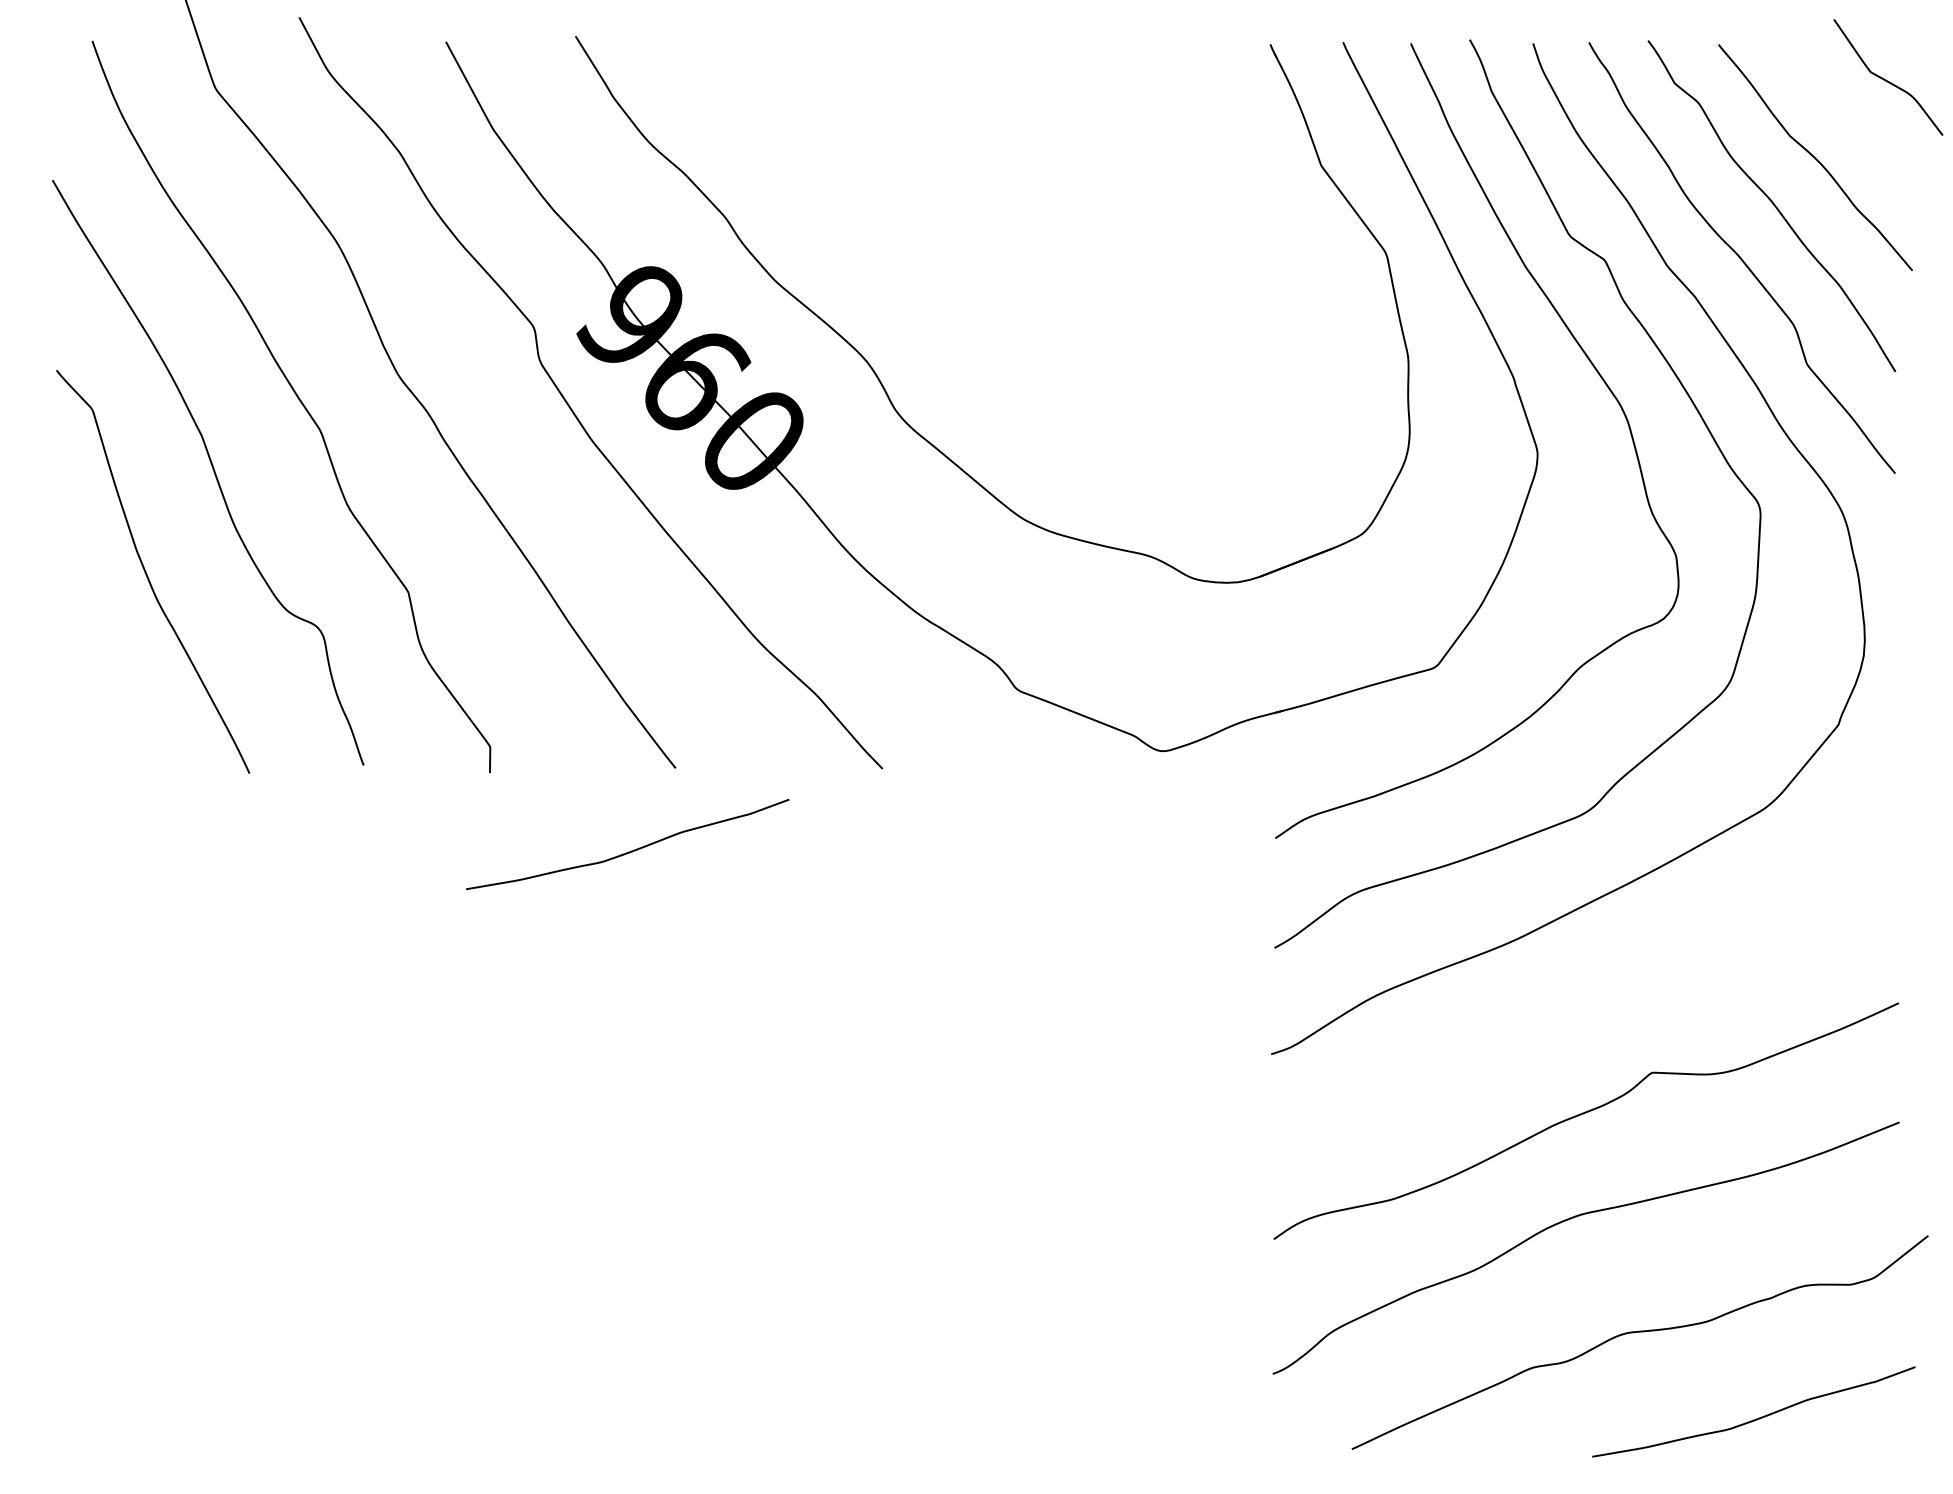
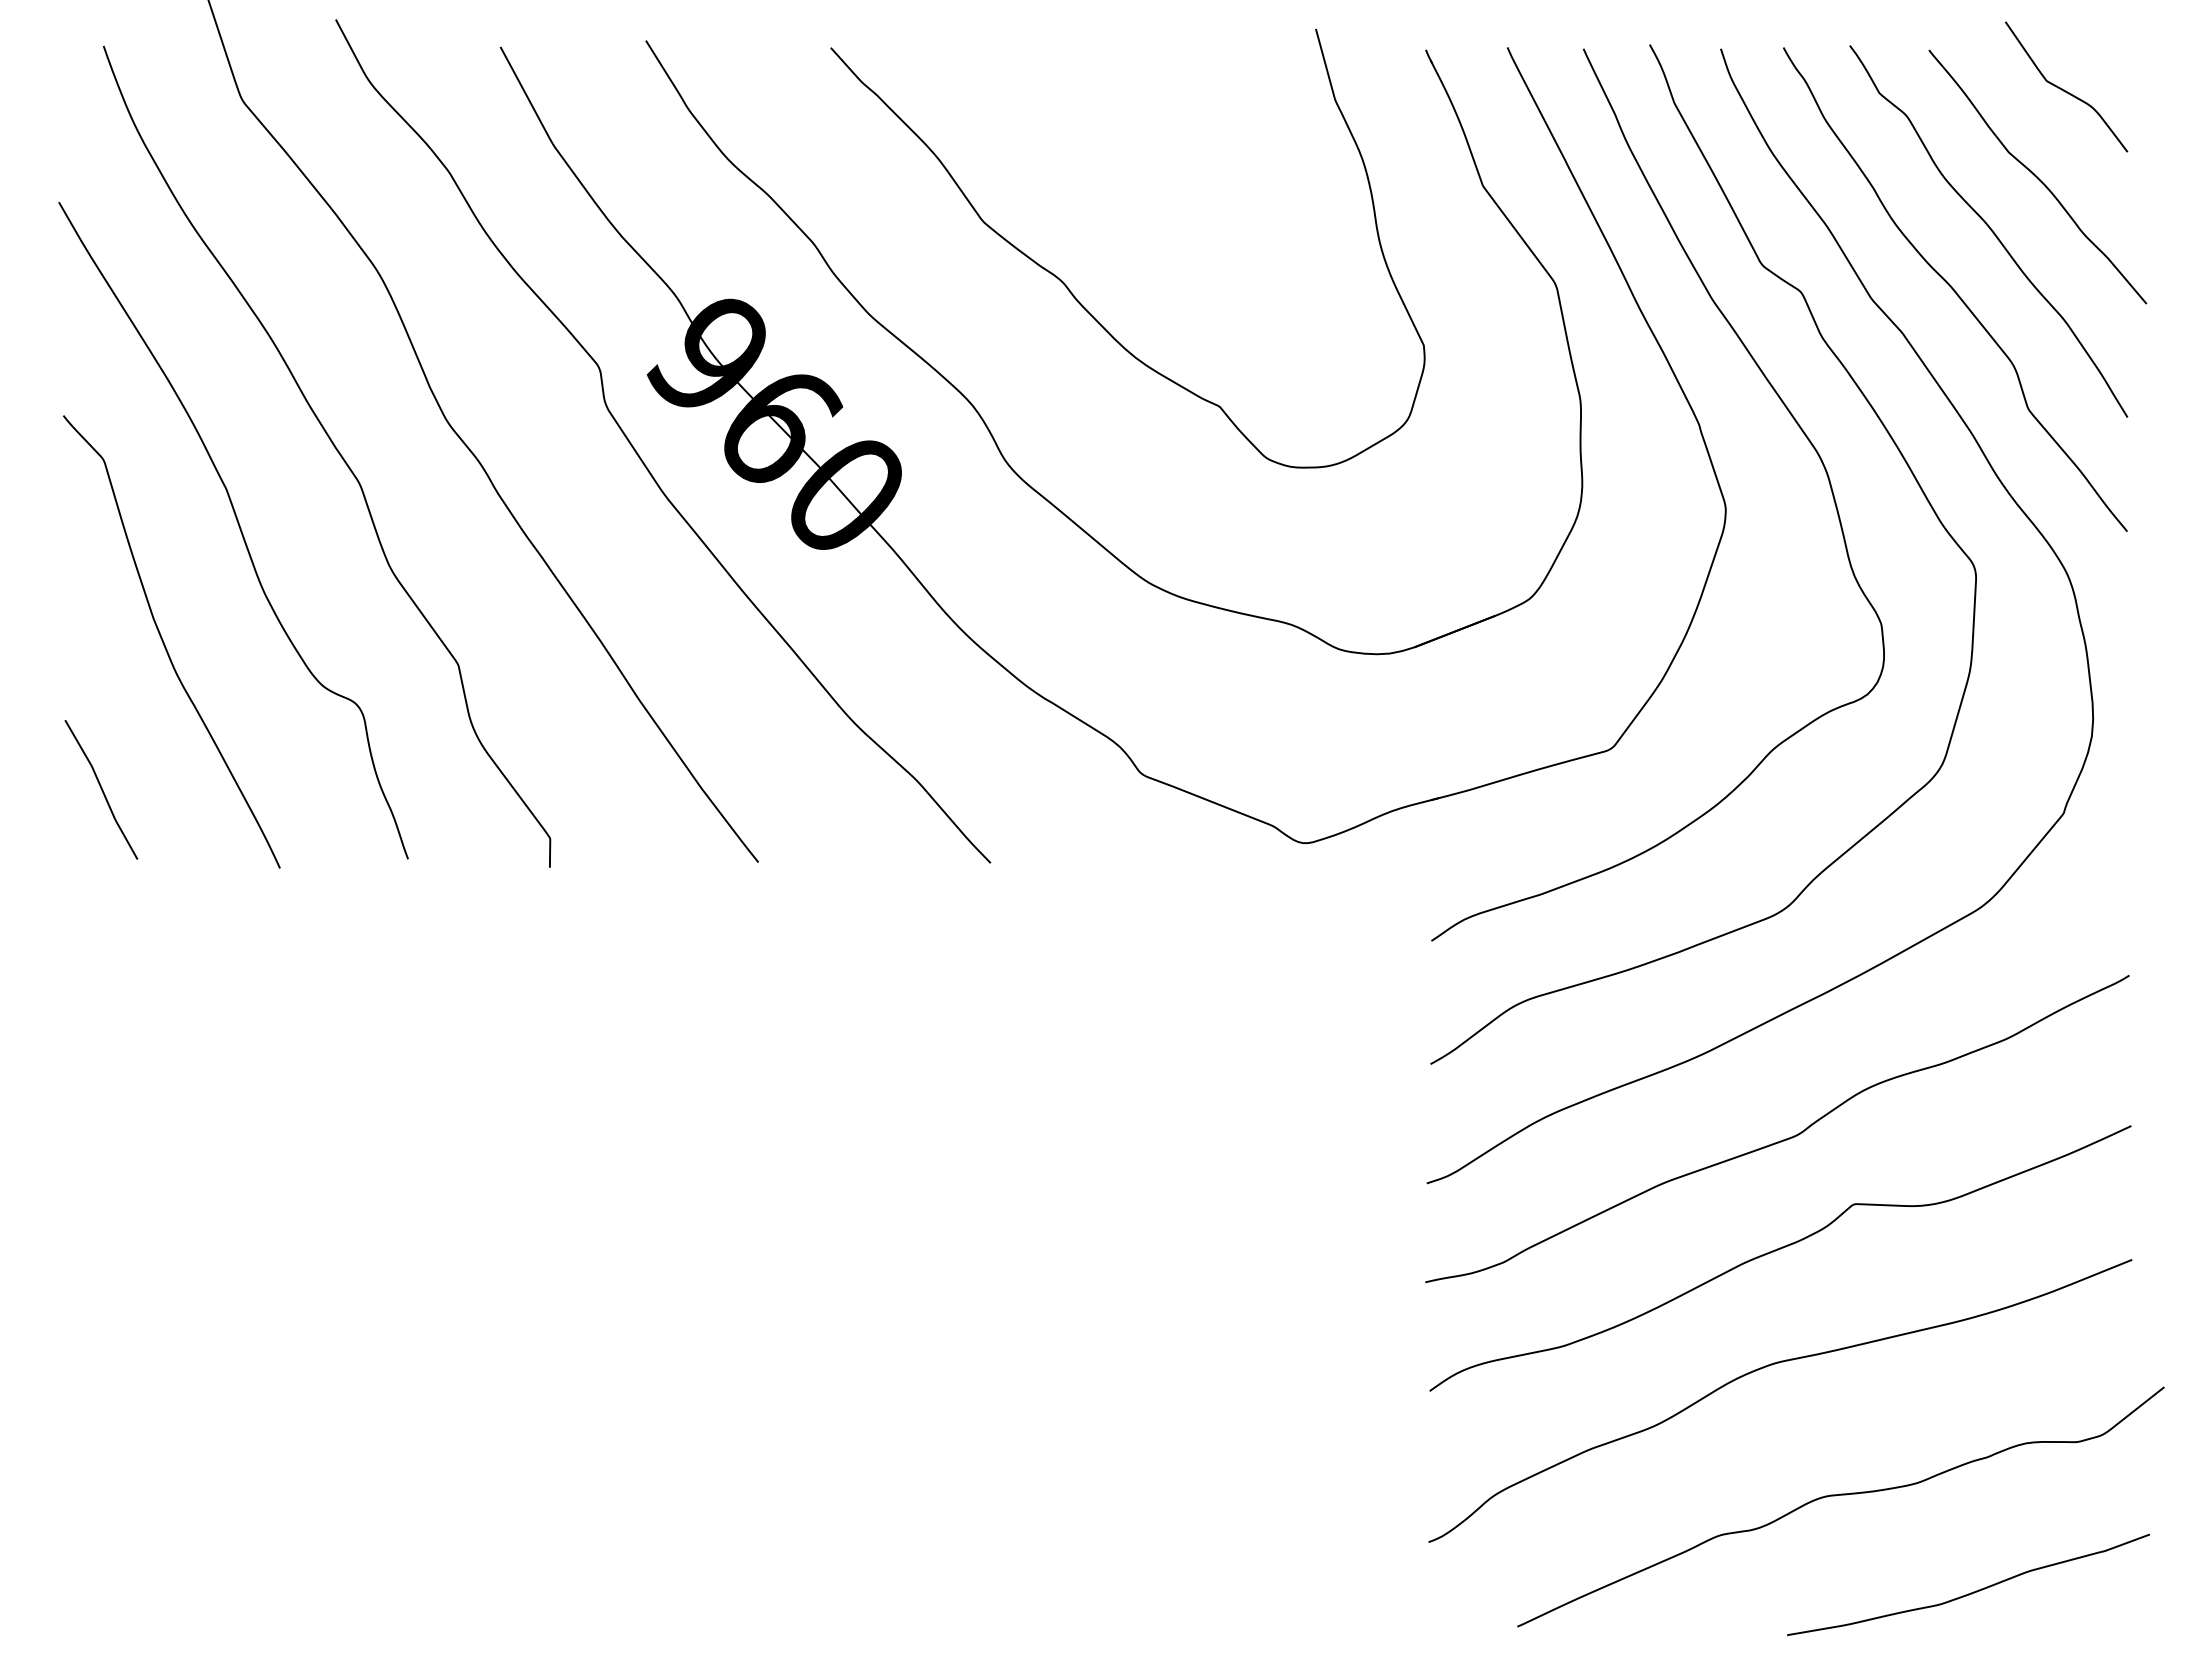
curve: (1886, 79) -> (2064, 89), moved
curve: (955, 260) -> (1072, 292), added
curve: (90, 703) -> (101, 789), added
curve: (629, 851) -> (706, 955), removed
curve: (1586, 1016) -> (1780, 1140), added

